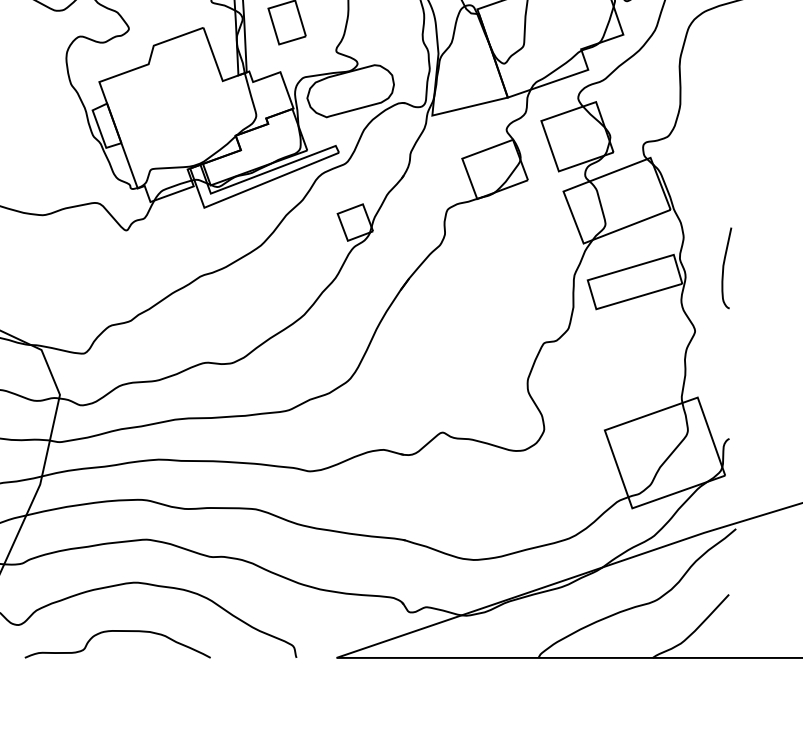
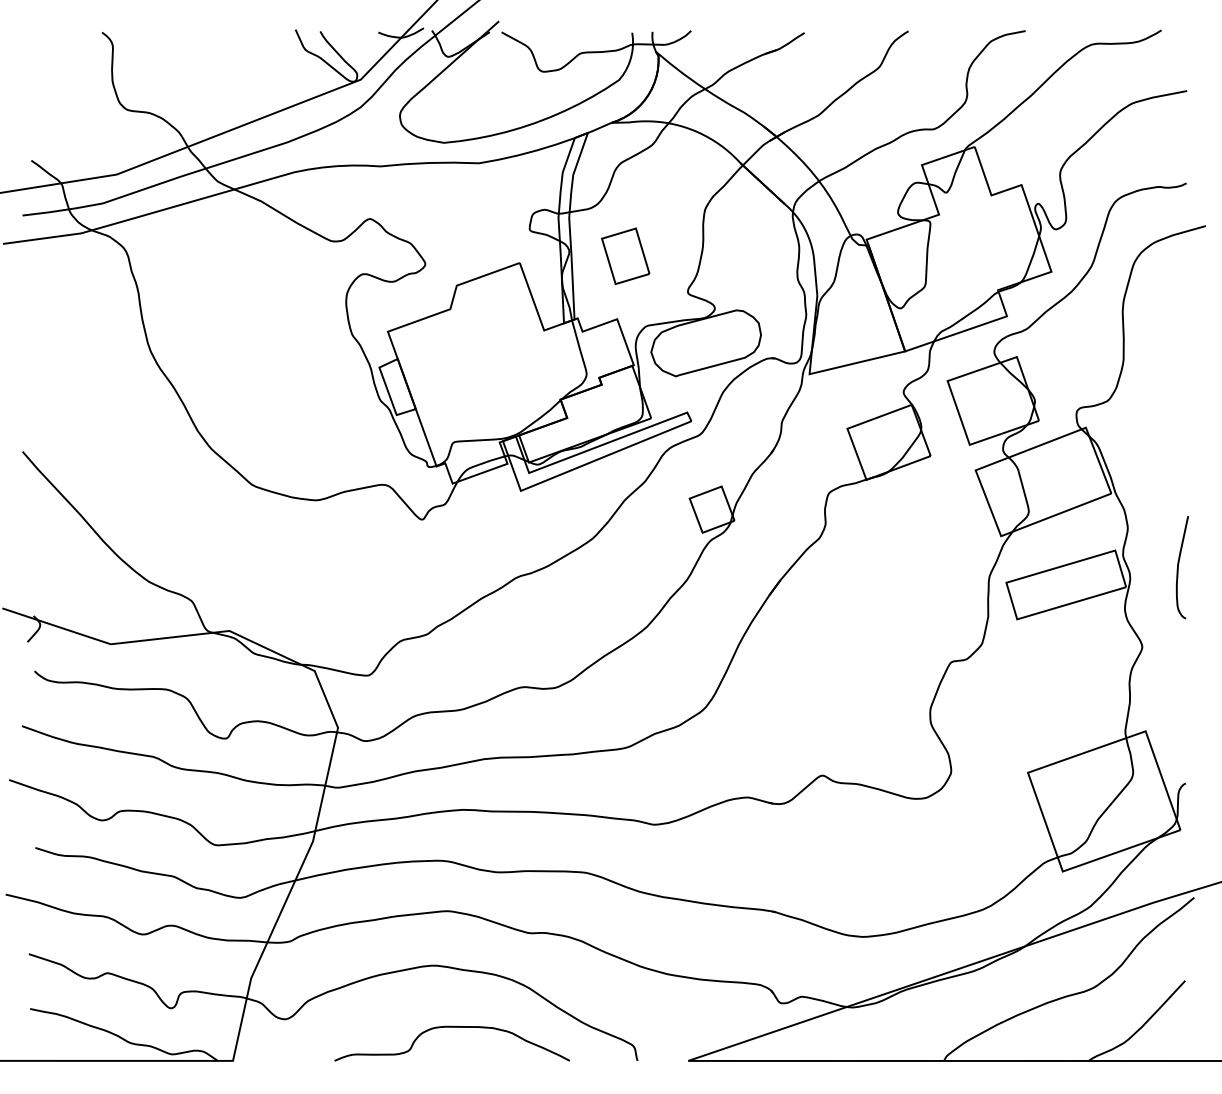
curve: (117, 631) -> (452, 1027), moved

